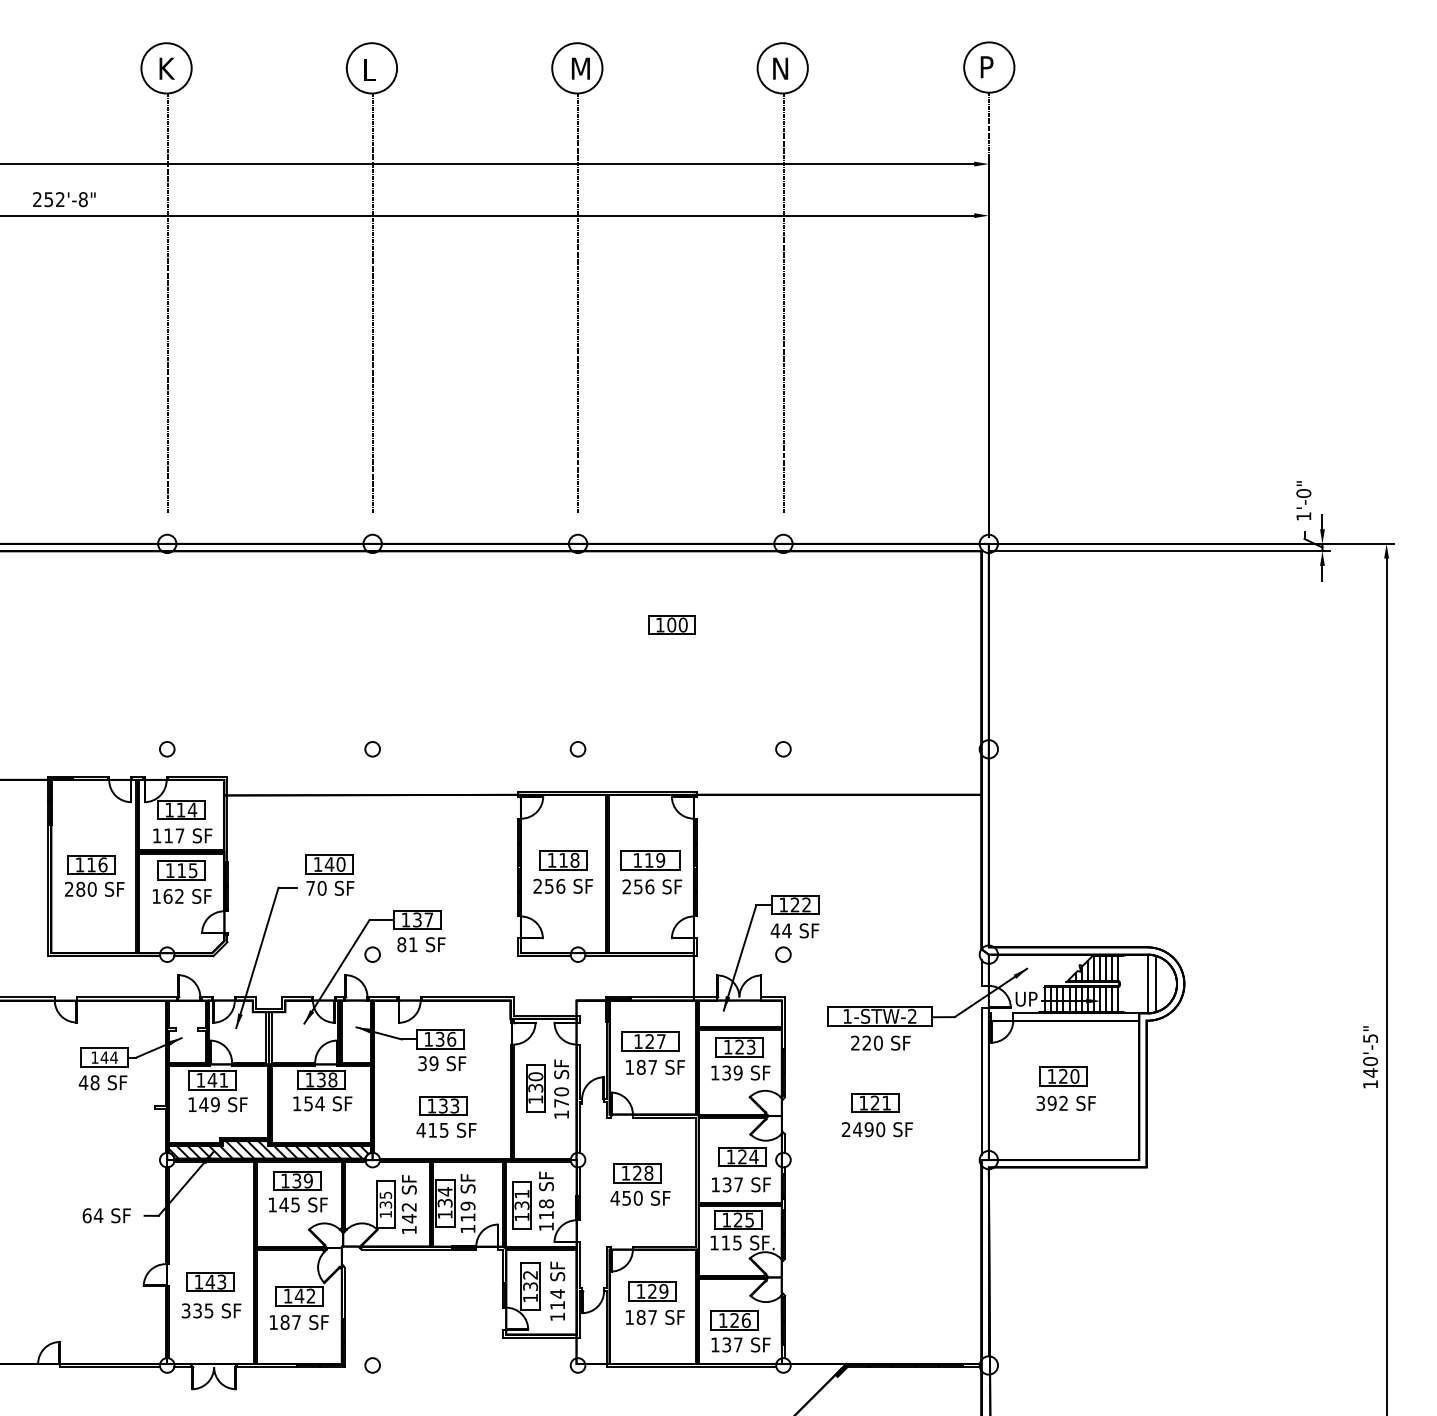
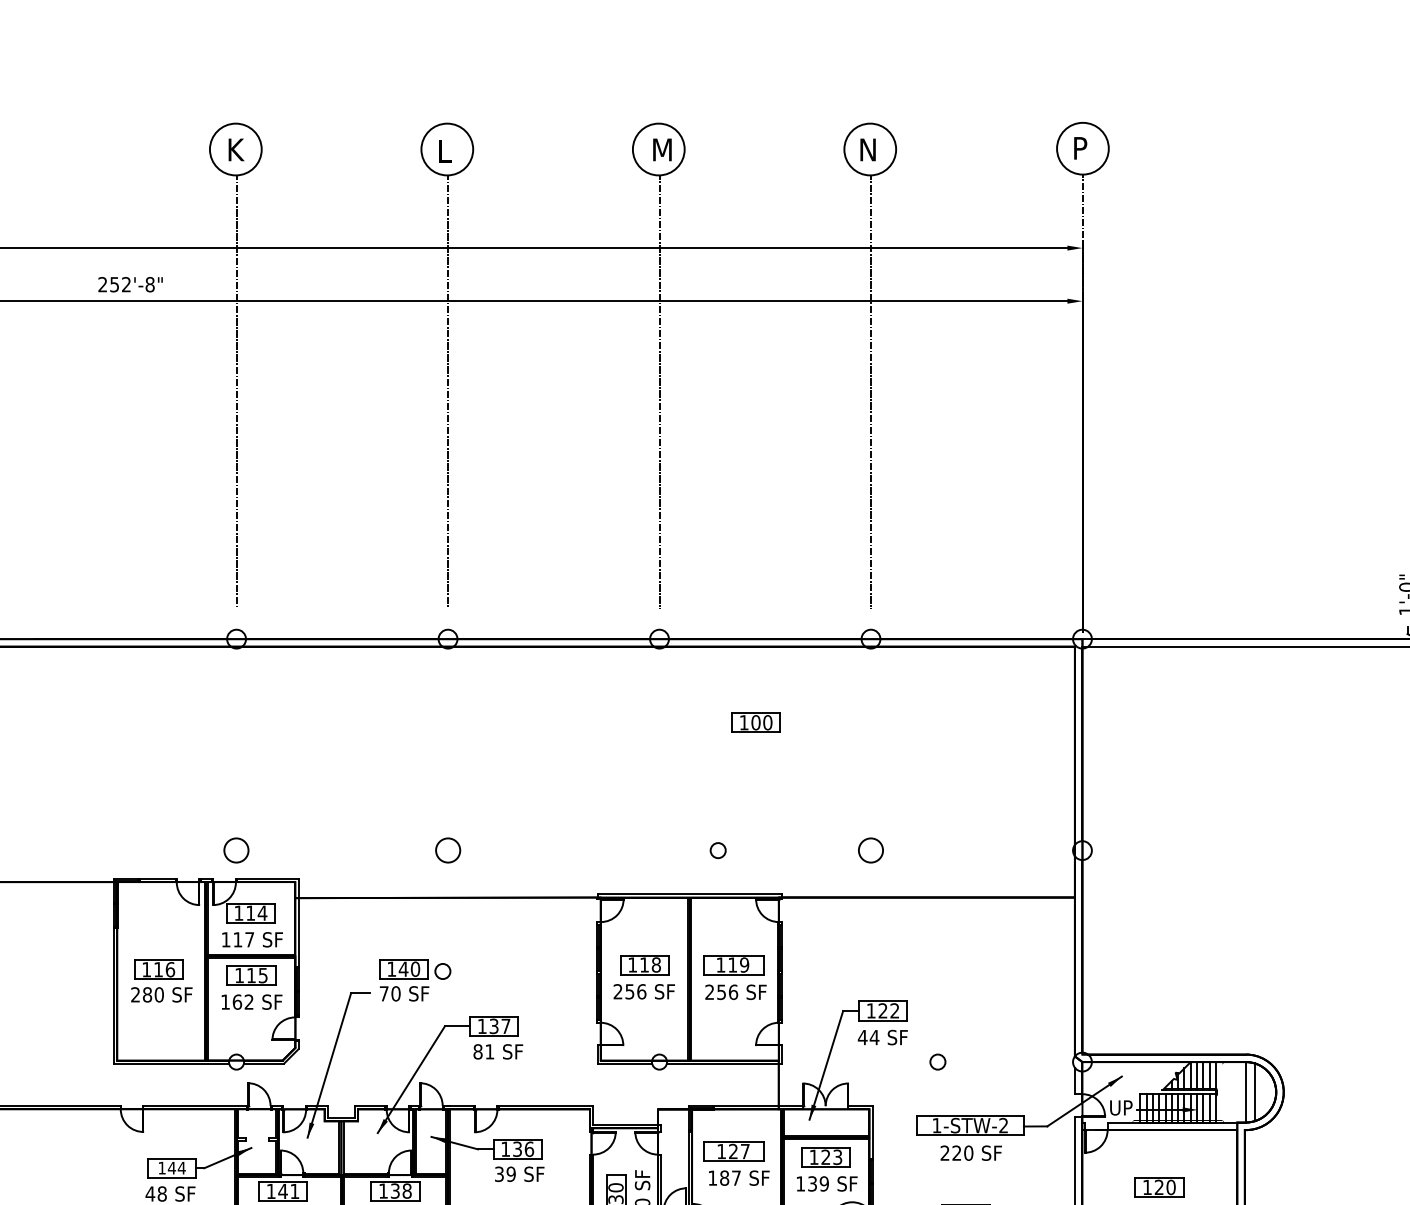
circle: (167, 749) -> (236, 850), size x1.6
circle: (372, 749) -> (447, 850), size x1.6
circle: (577, 749) -> (717, 850), moved
circle: (783, 749) -> (871, 850), size x1.6
circle: (372, 954) -> (442, 971), moved
circle: (783, 954) -> (937, 1061), moved

